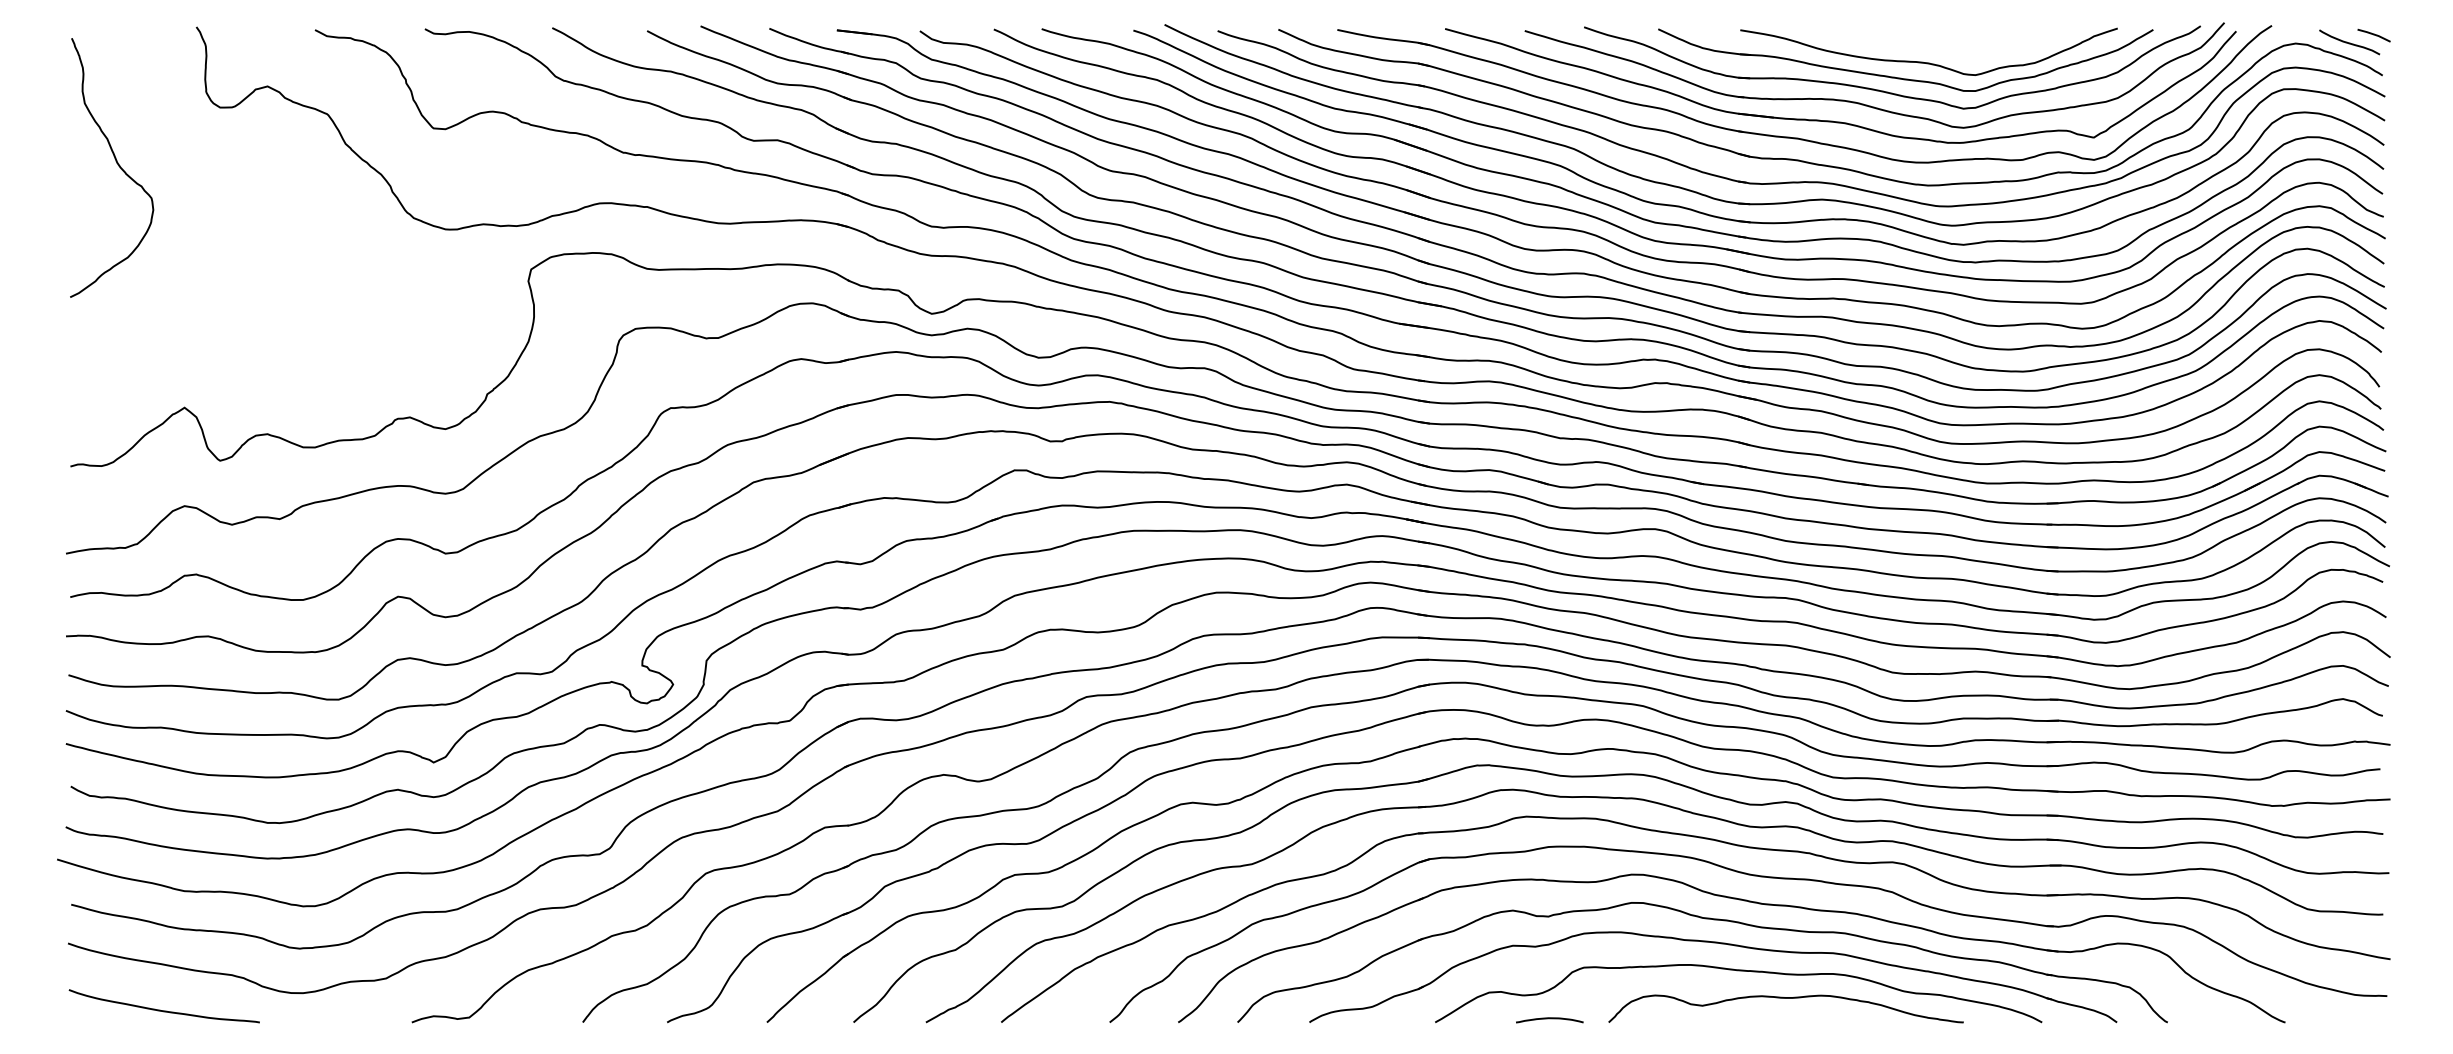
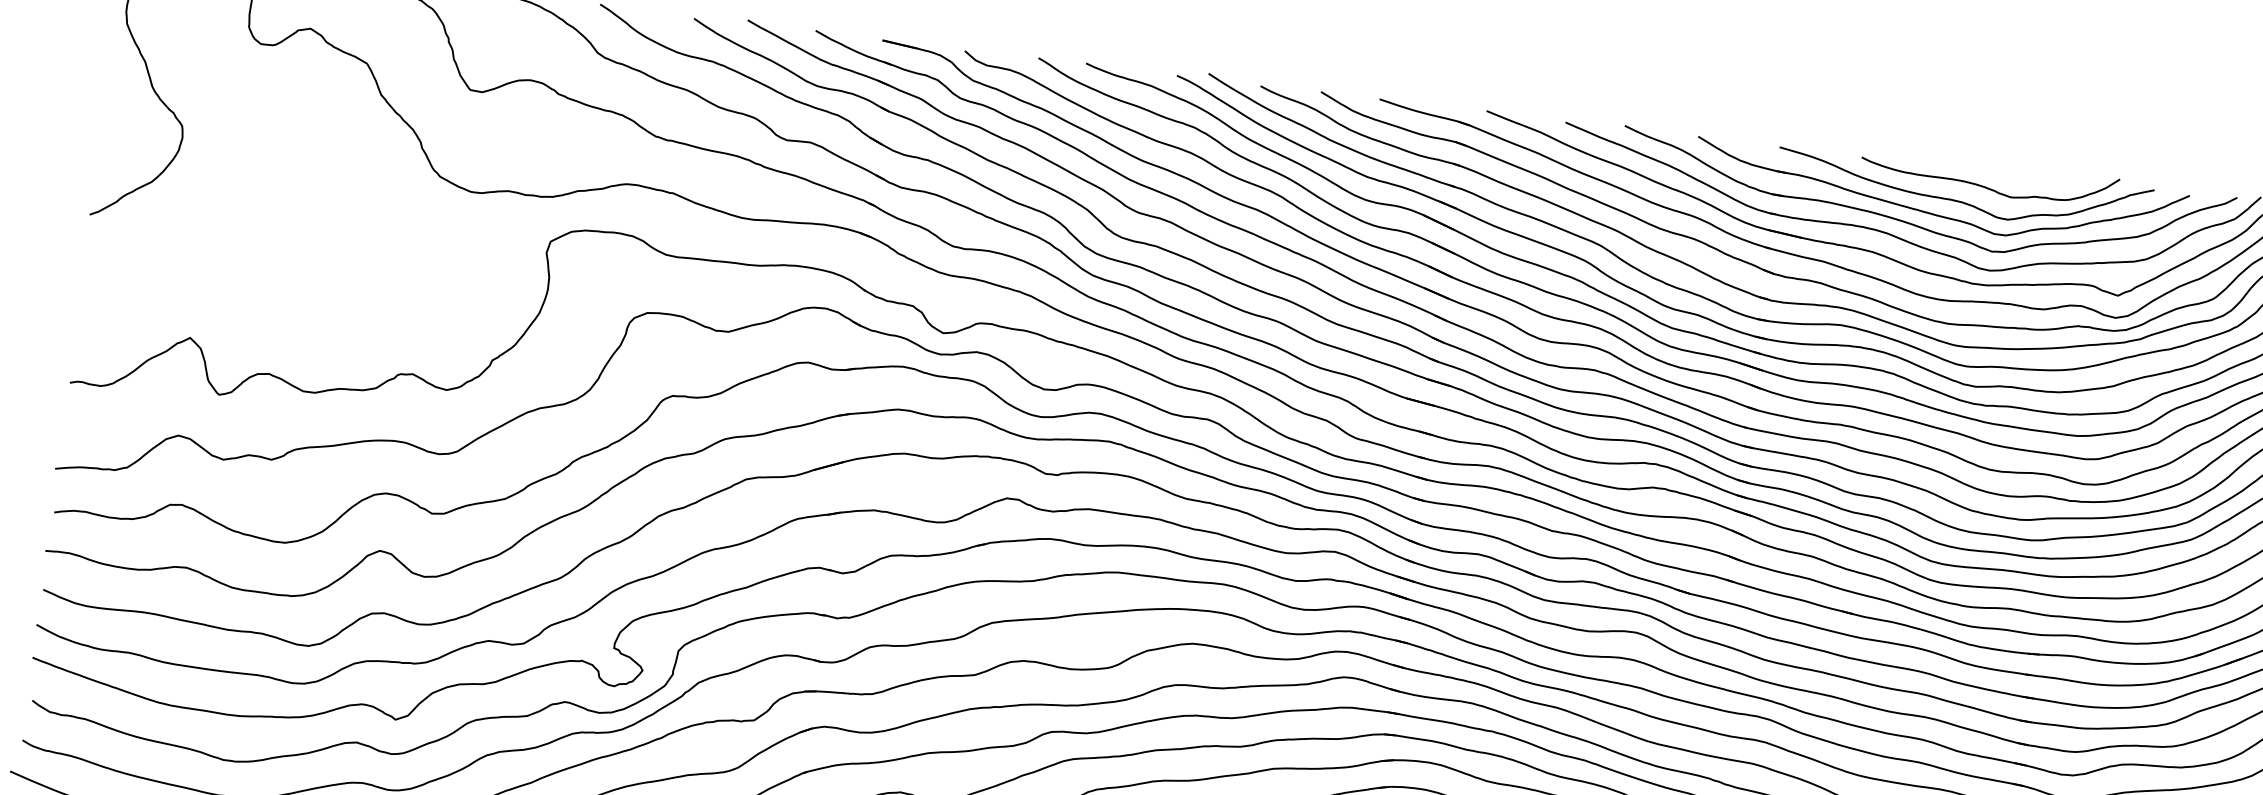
curve: (1949, 44) -> (1985, 186), added

